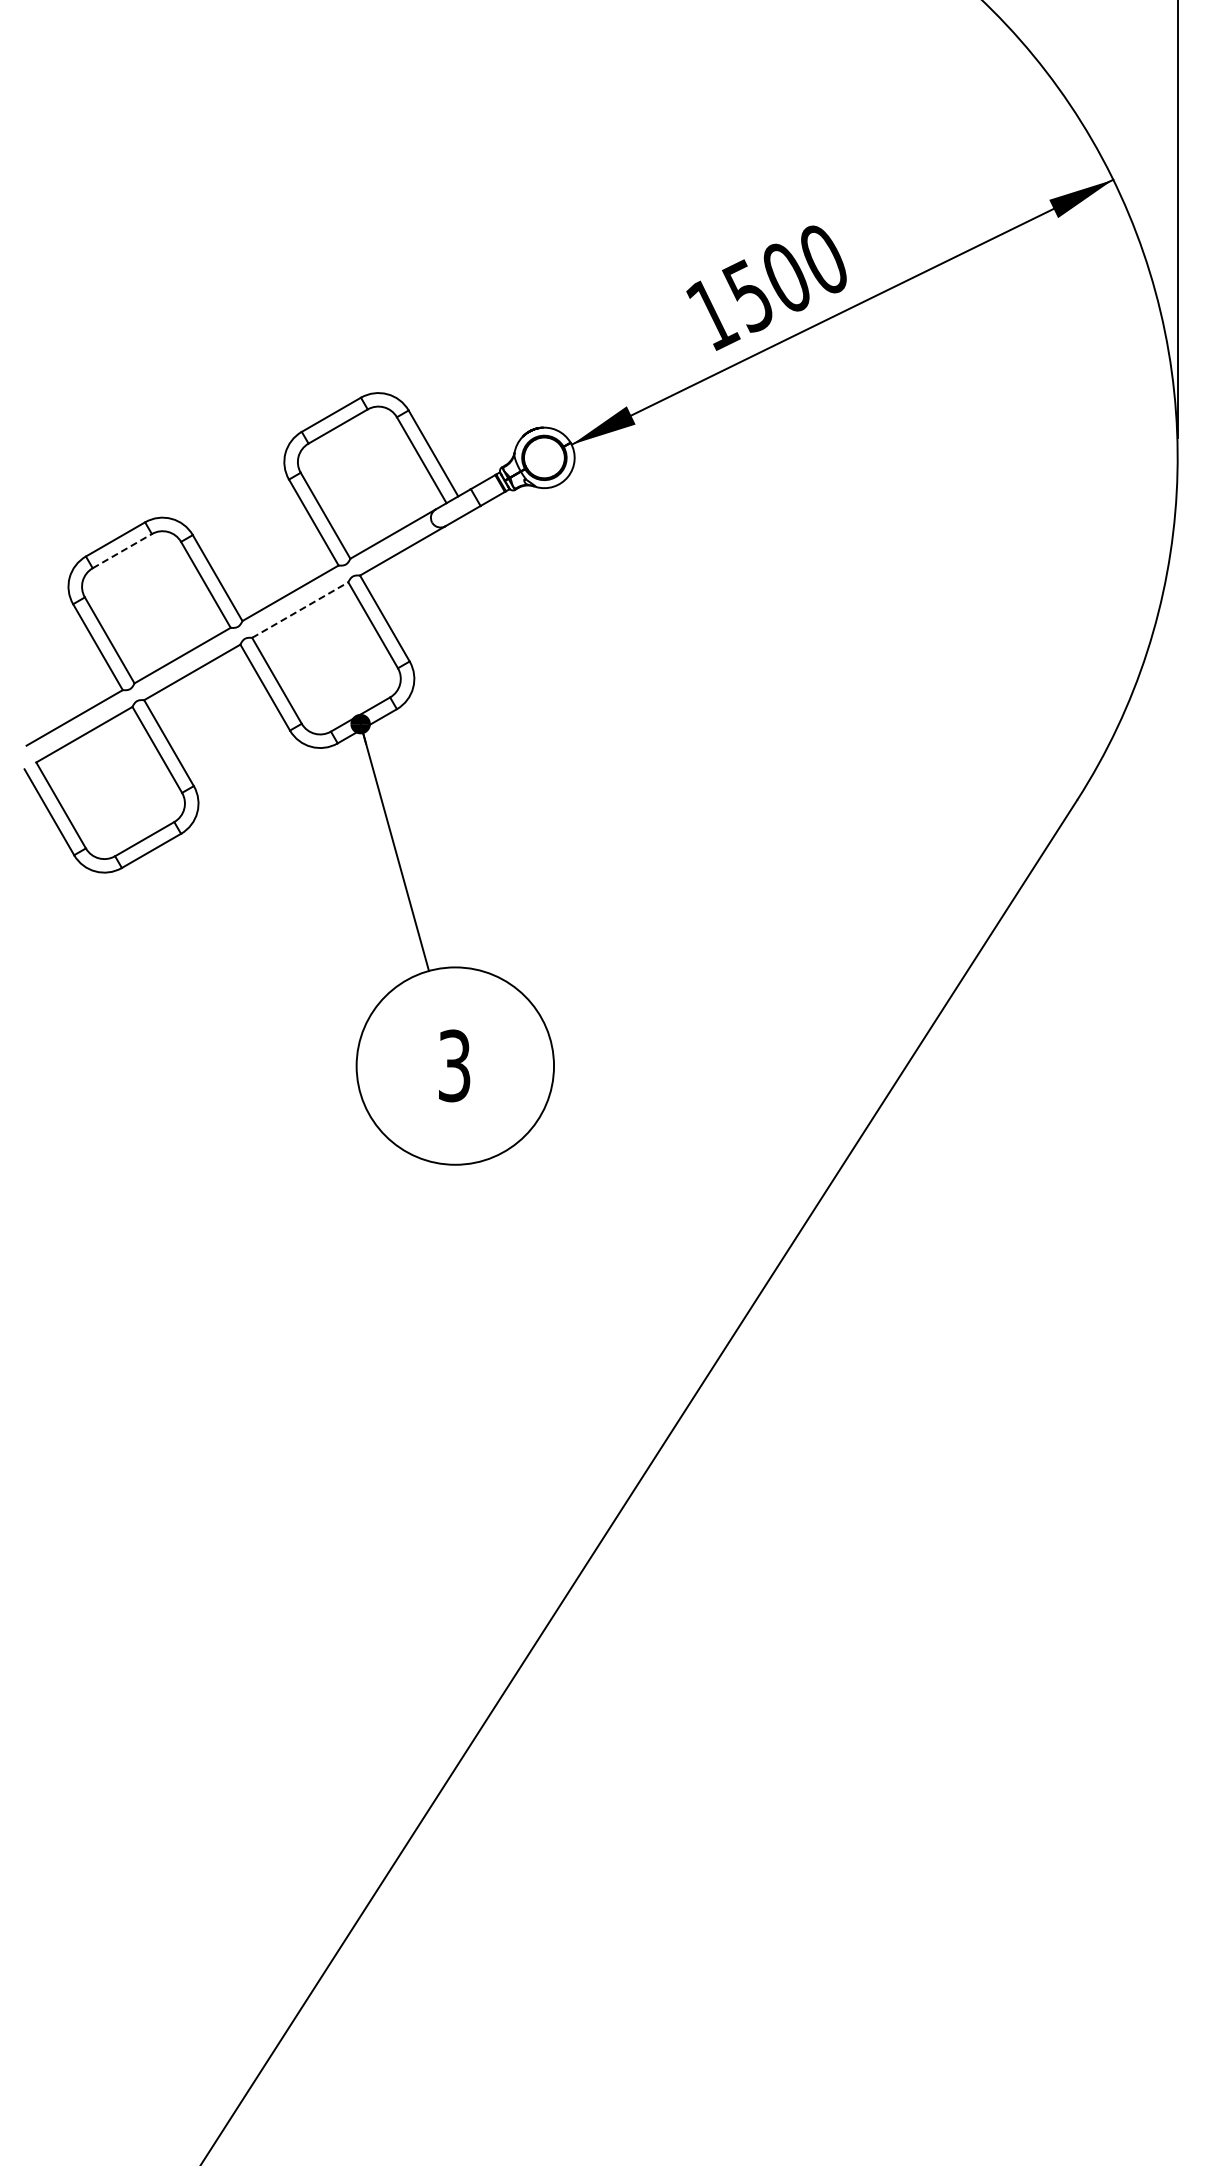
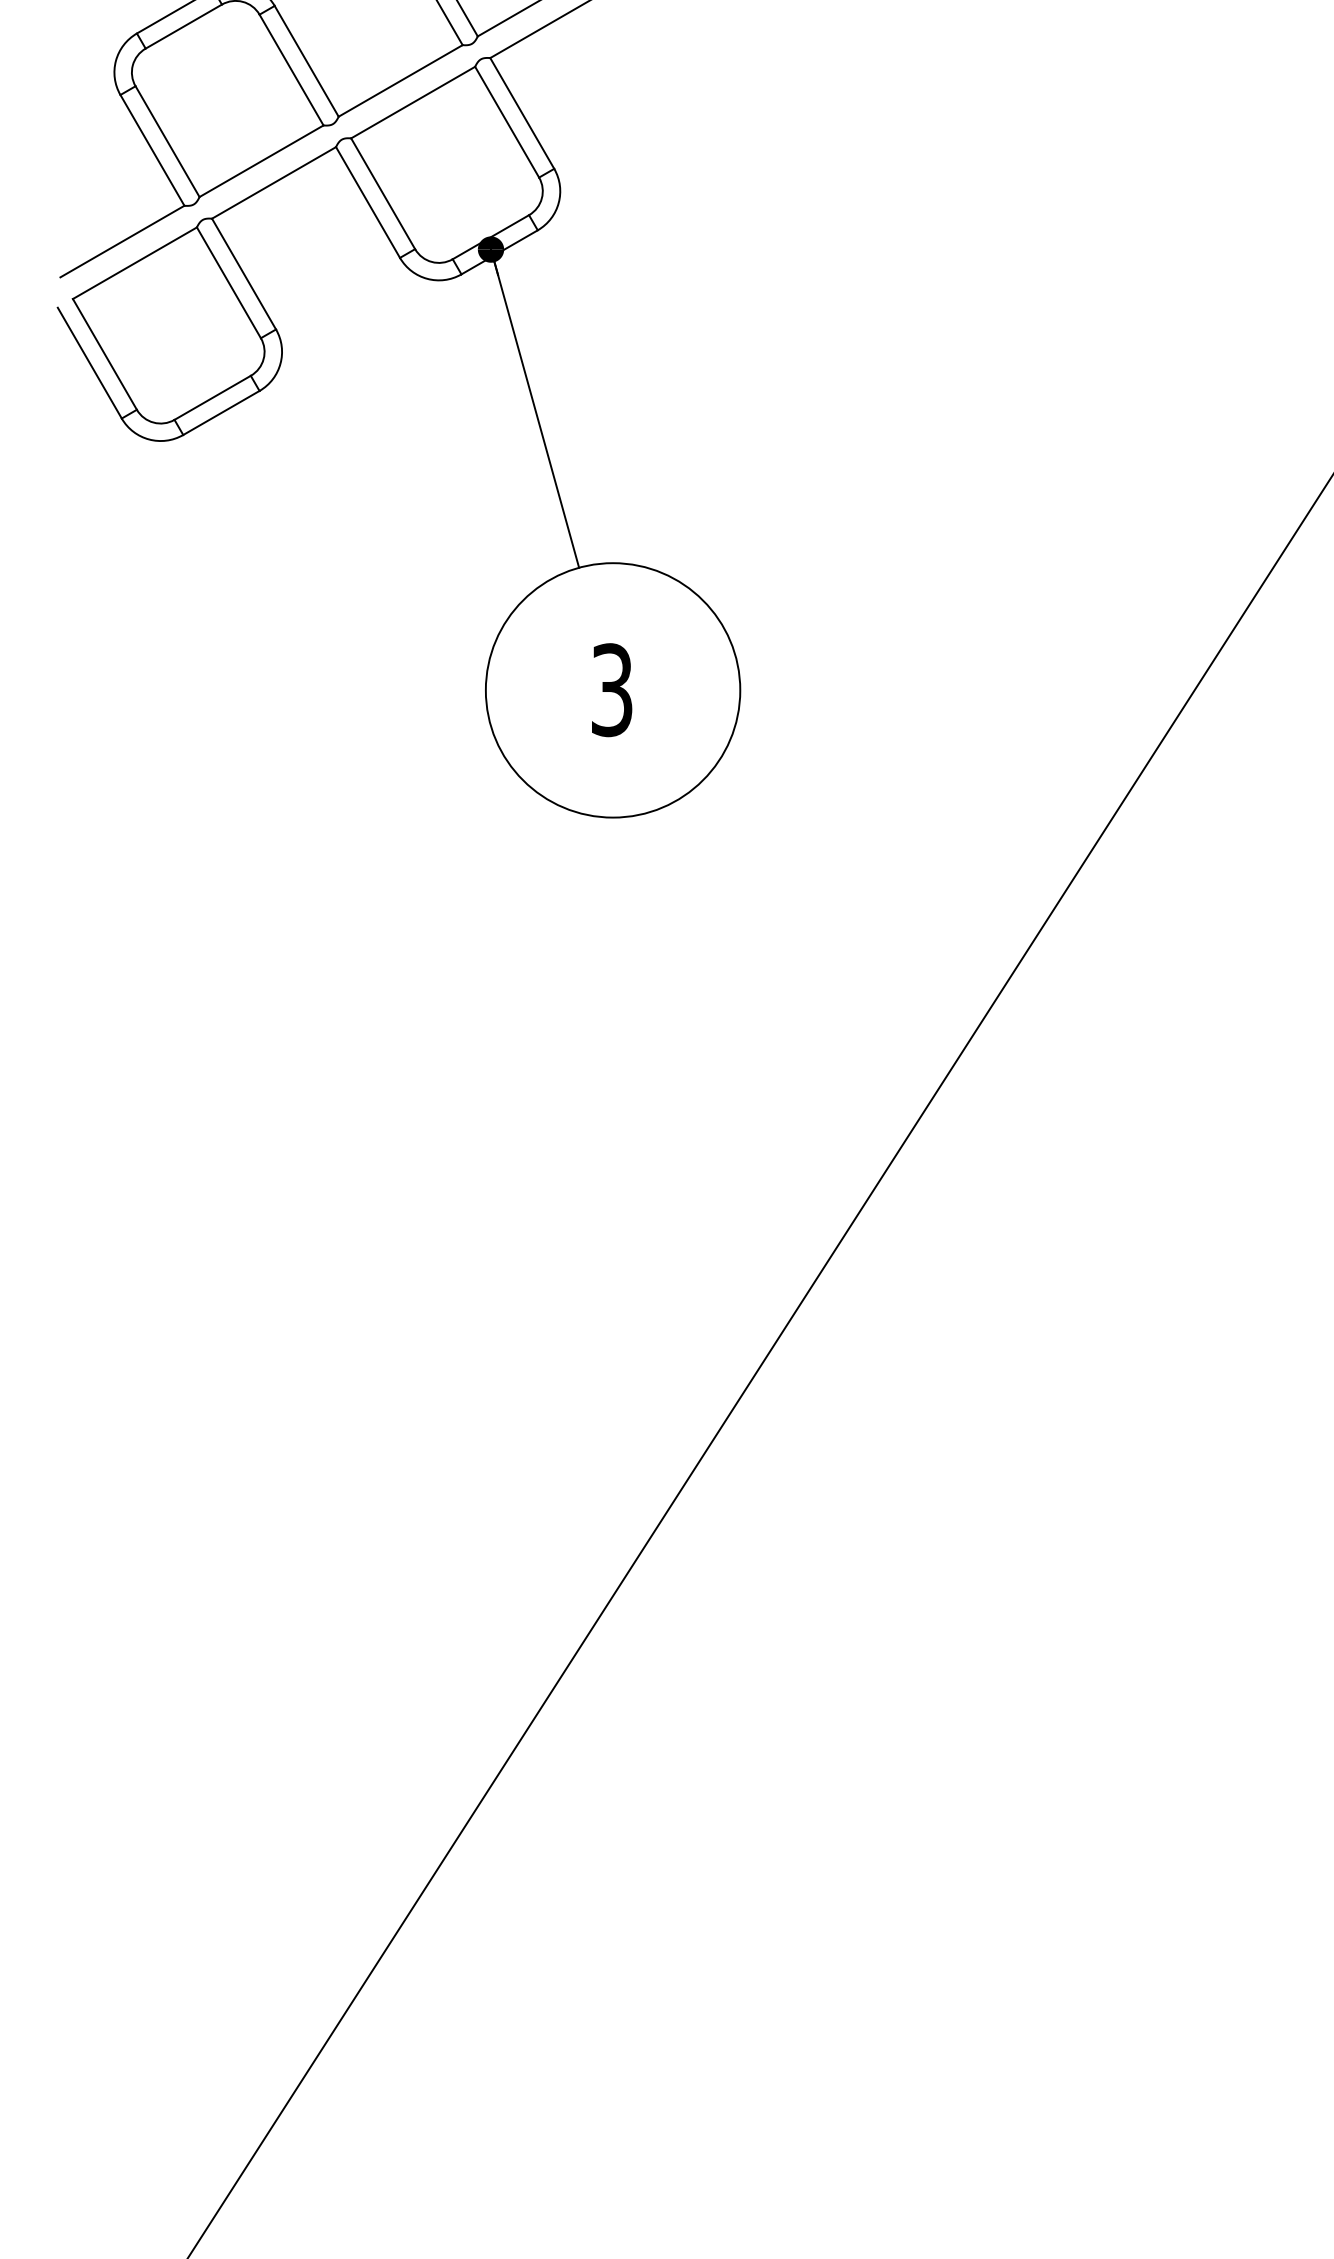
line: (122, 550) -> (184, 25), dashed -> solid
line: (300, 610) -> (413, 103), dashed -> solid

